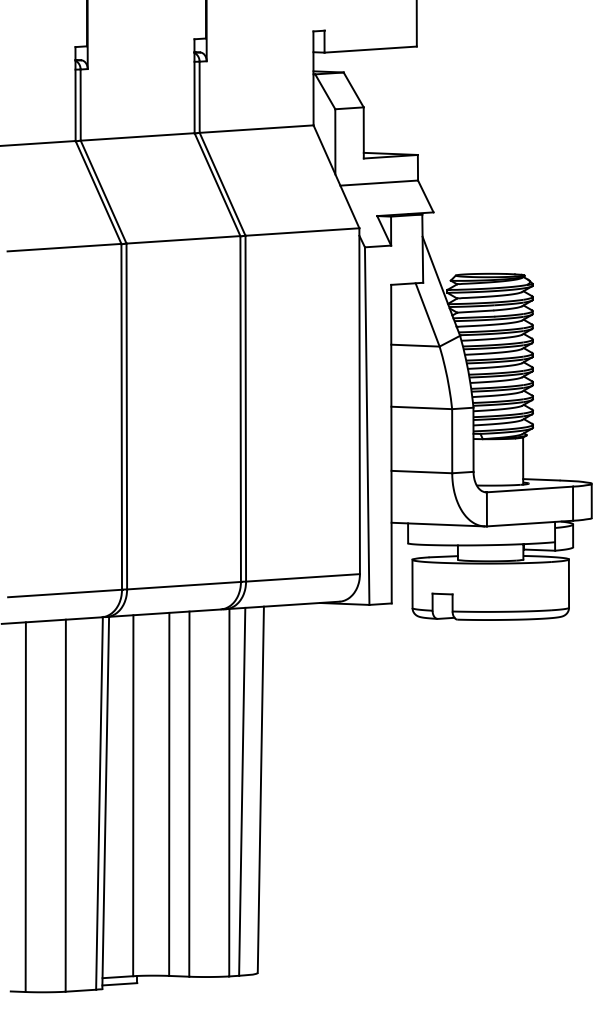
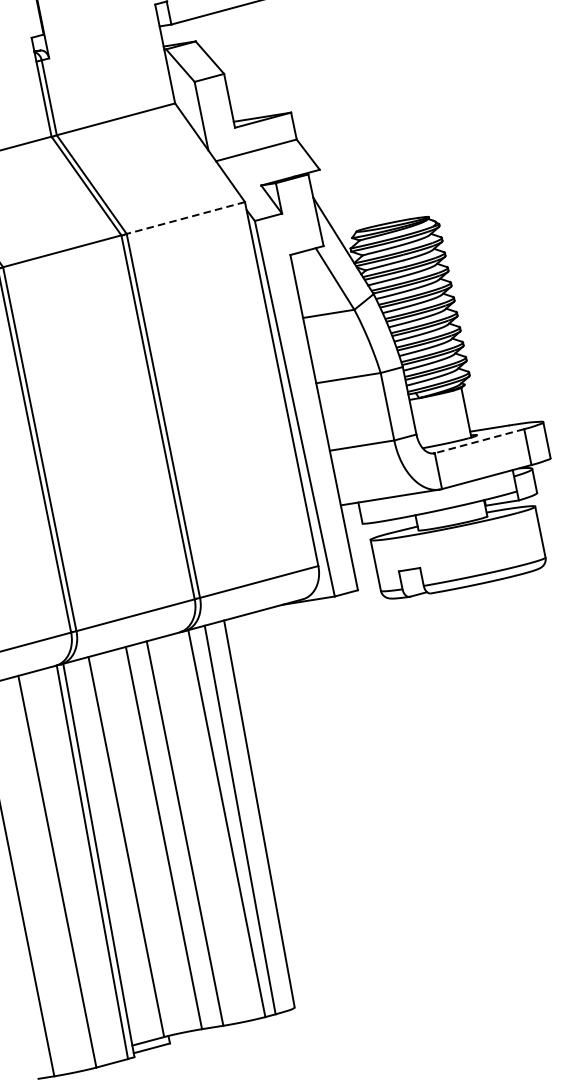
line: (301, 232) -> (184, 218), solid -> dashed
line: (529, 489) -> (479, 441), solid -> dashed

